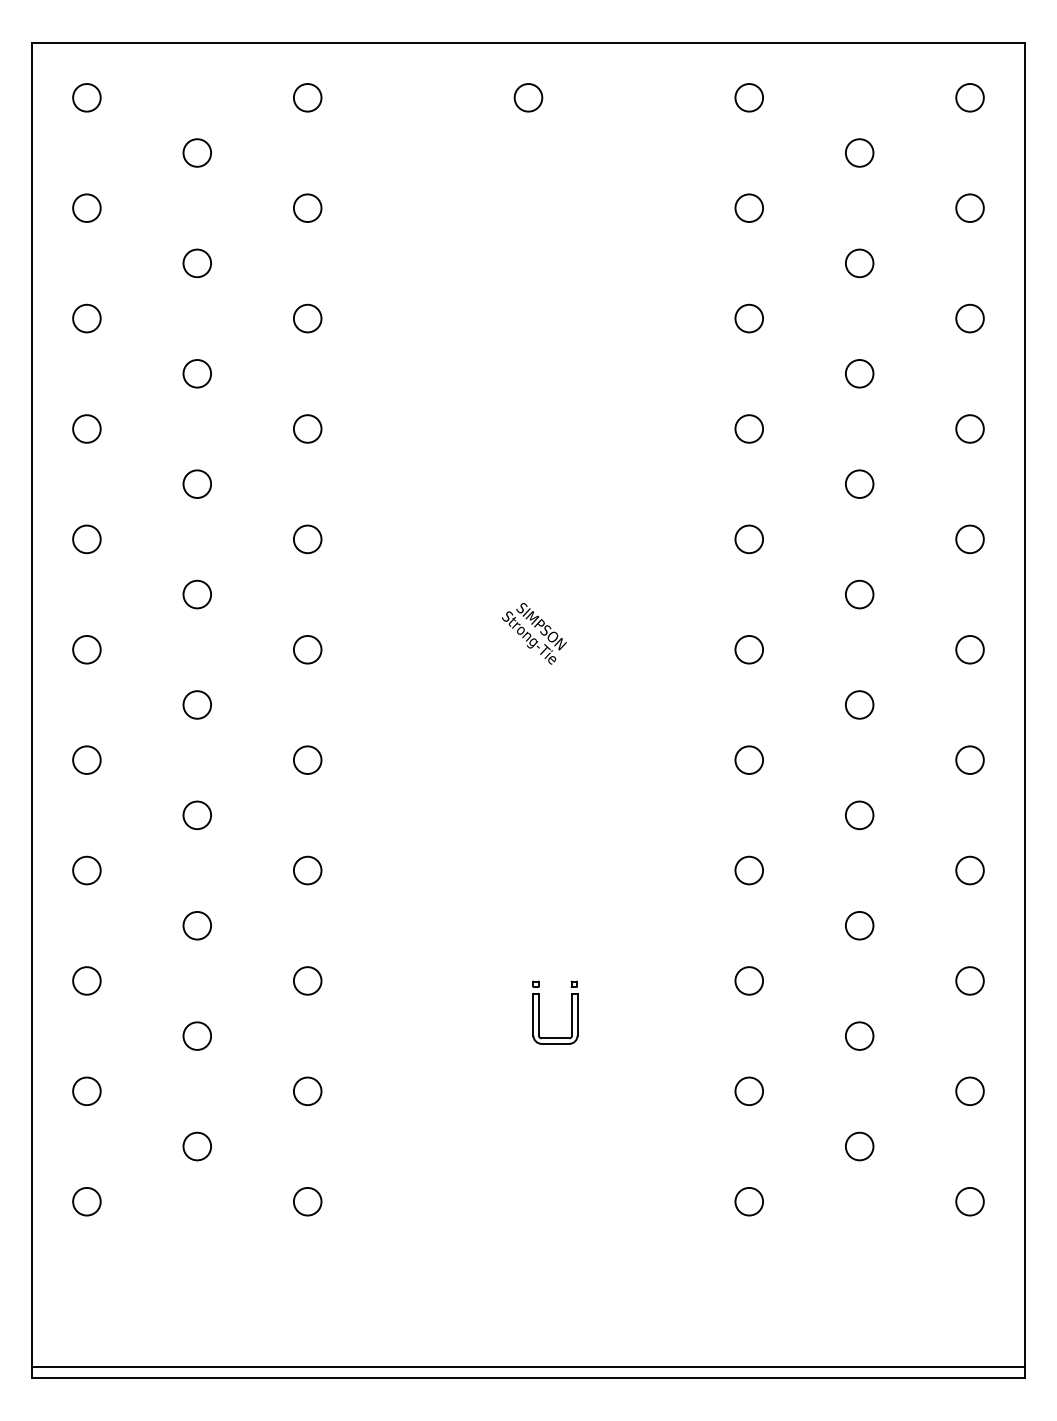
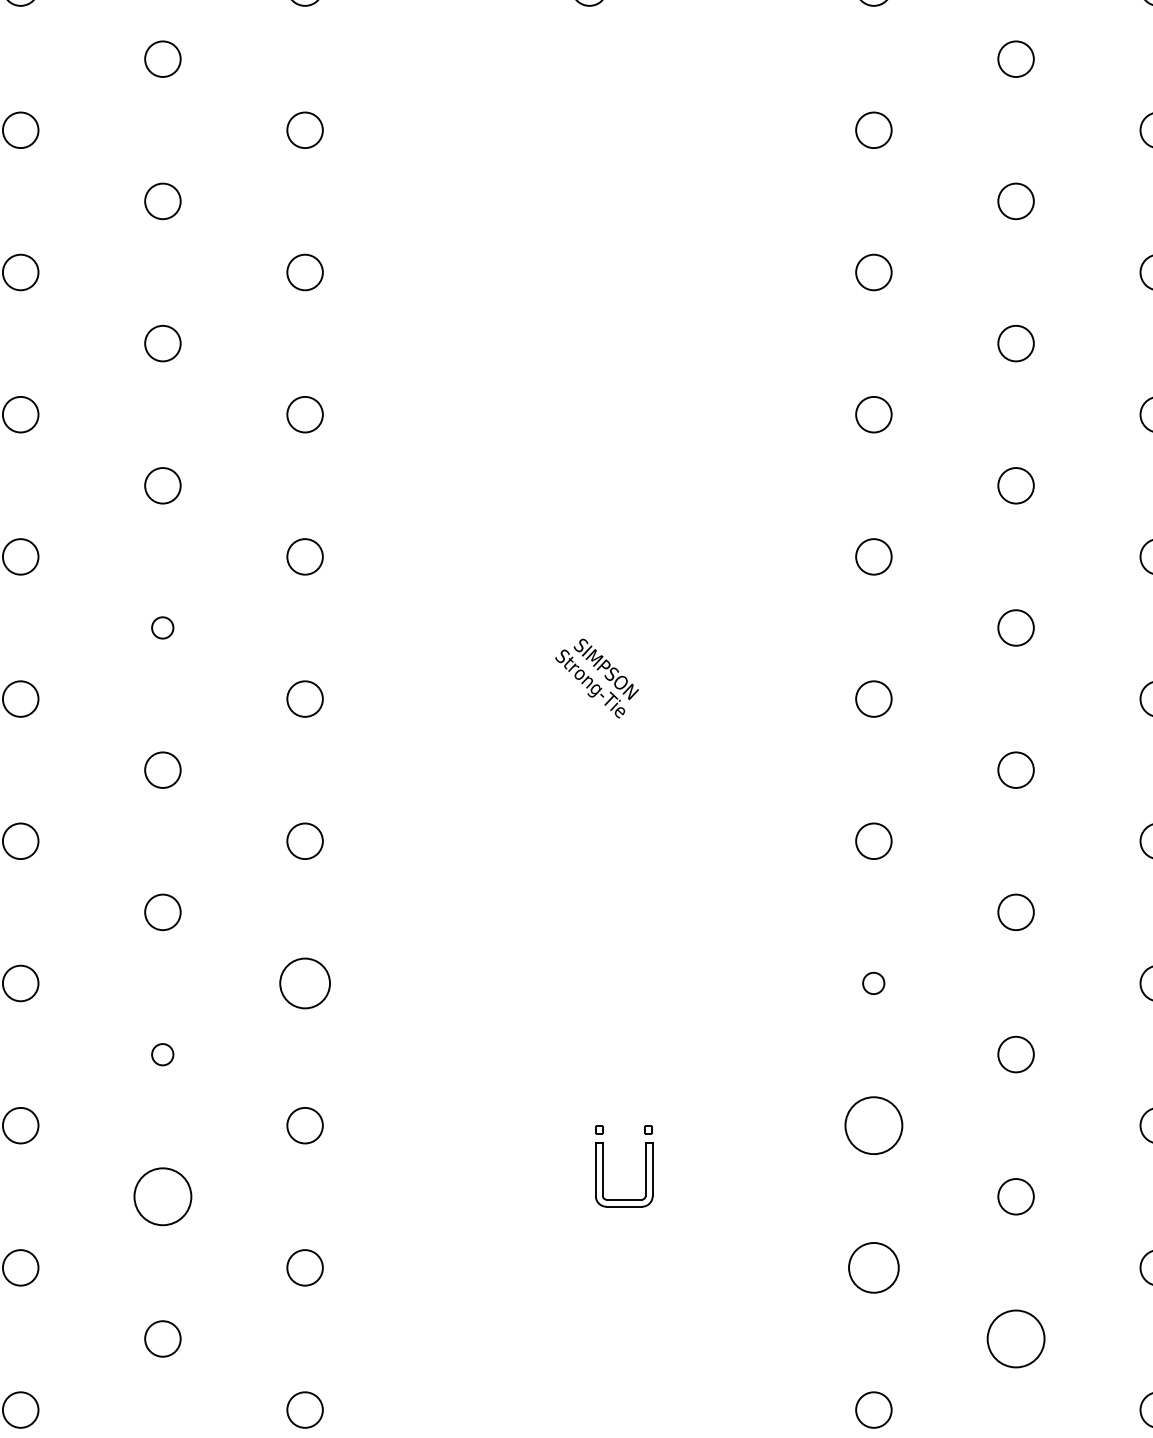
circle: (196, 594) -> (161, 627), size x0.6
circle: (307, 870) -> (304, 983), size x1.4
circle: (748, 870) -> (872, 983), size x0.6
circle: (196, 925) -> (161, 1054), size x0.6
circle: (749, 980) -> (874, 1125), size x1.6
circle: (197, 1035) -> (163, 1195), size x1.6
circle: (749, 1091) -> (874, 1268), size x1.4
circle: (859, 1146) -> (1015, 1338), size x1.6

